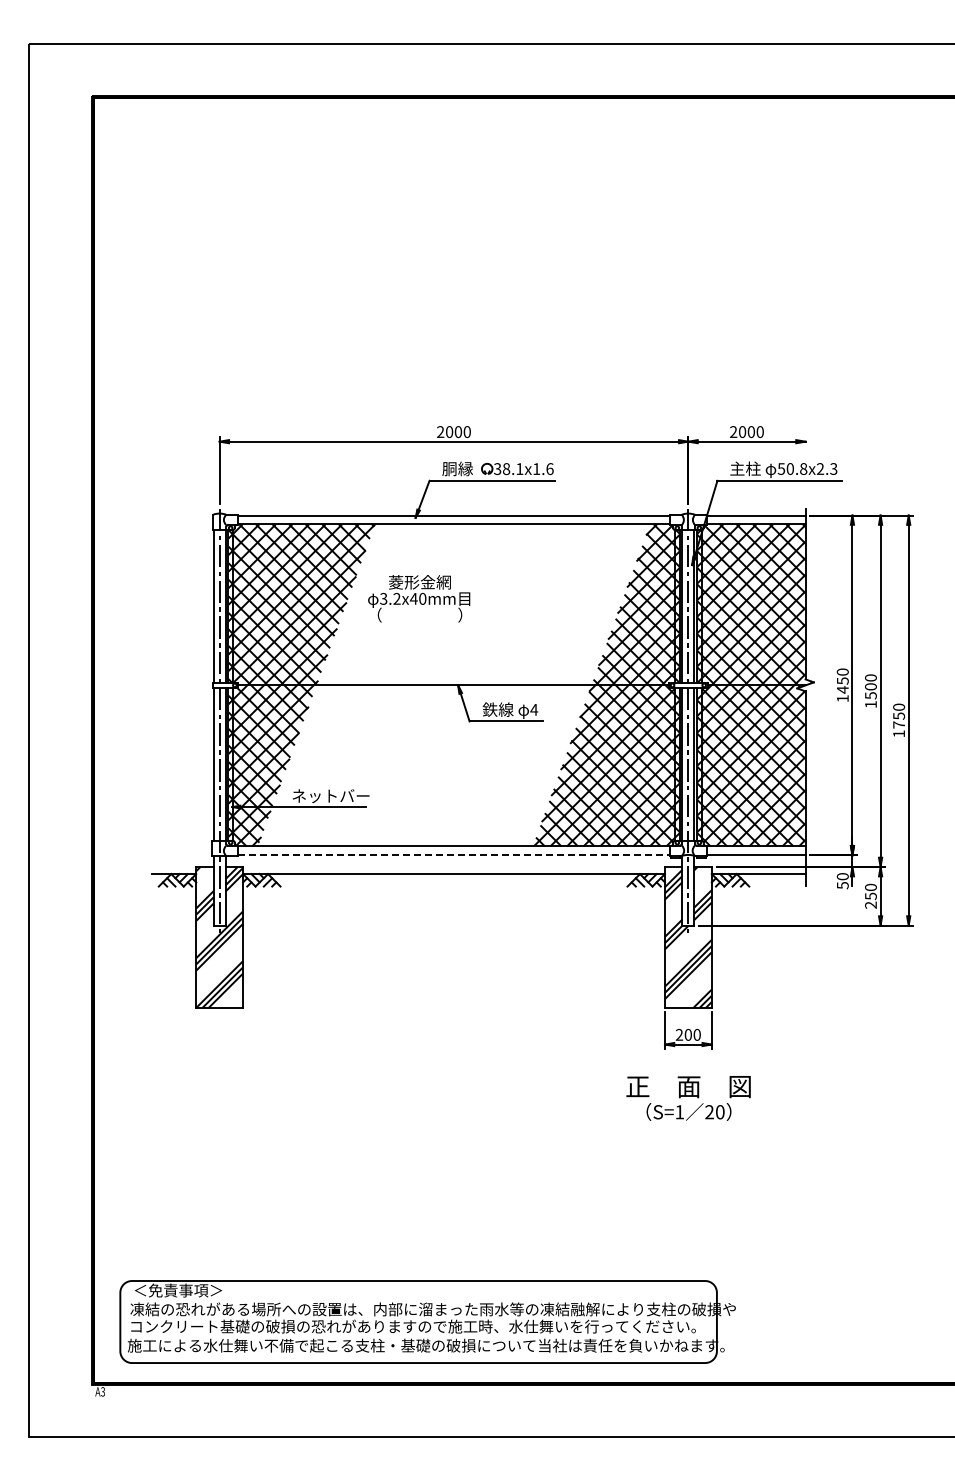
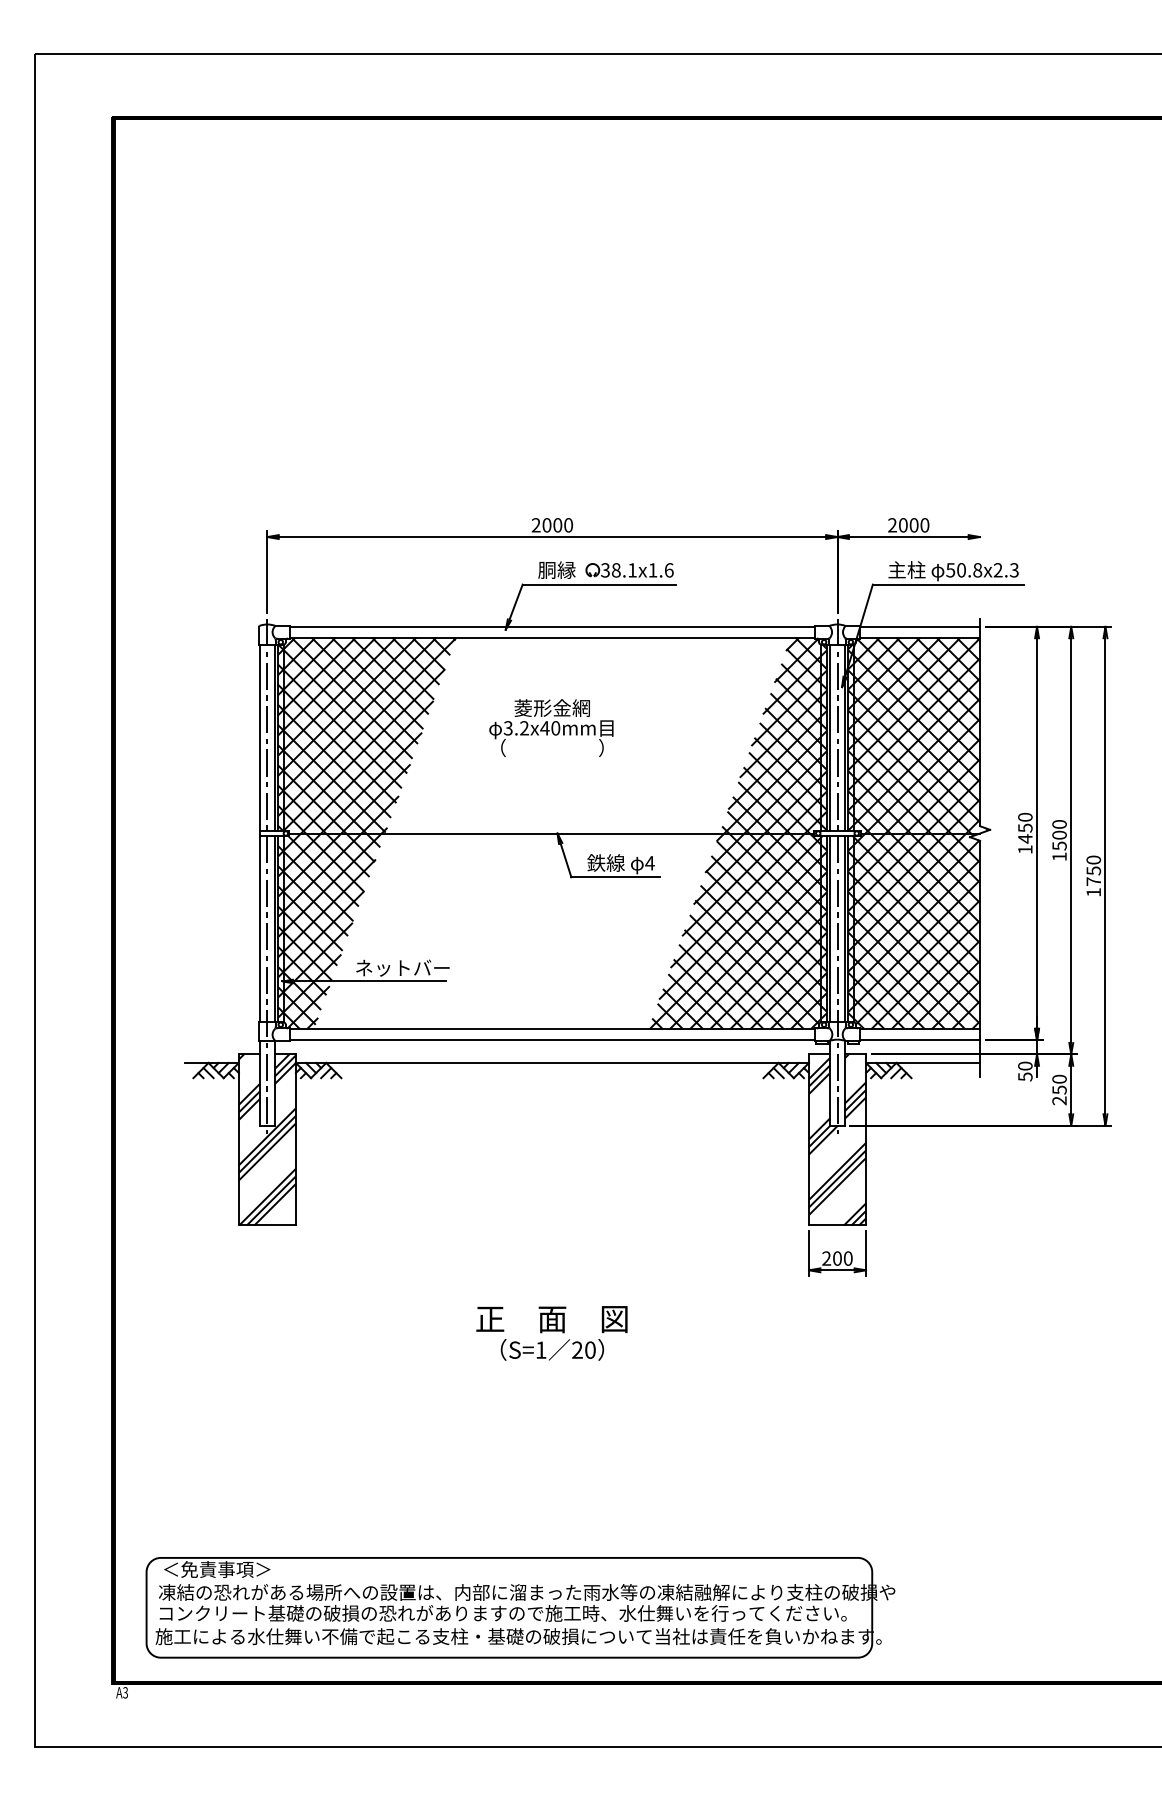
text: (419, 598) -> (551, 727), moved
line: (454, 855) -> (553, 1040), dashed -> solid
text: (688, 1098) -> (551, 1333), moved

